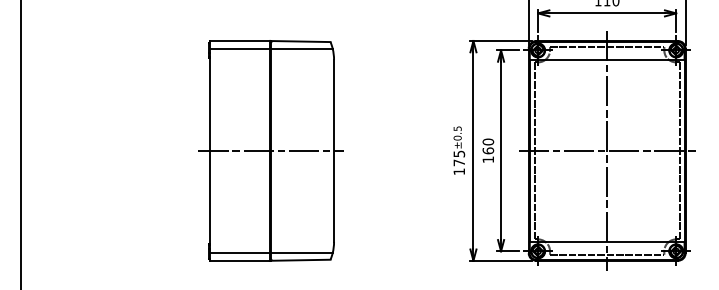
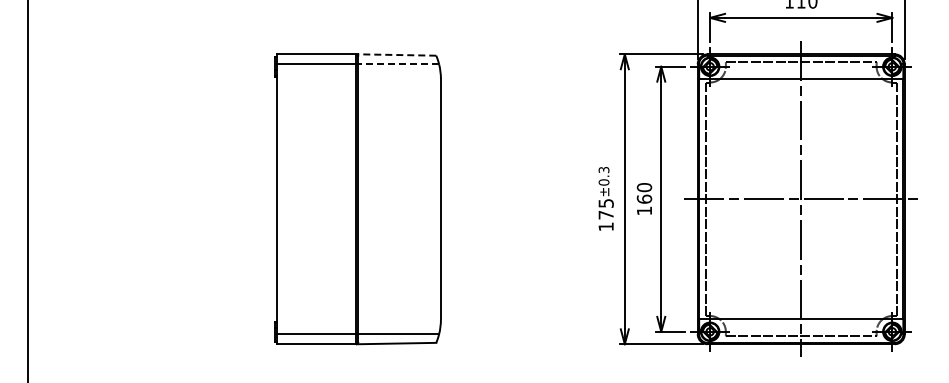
line: (300, 41) -> (396, 55), solid -> dashed
line: (301, 48) -> (398, 64), solid -> dashed
text: (457, 128) -> (603, 169), ±0.5 -> ±0.3
line: (271, 151) -> (358, 199), removed

